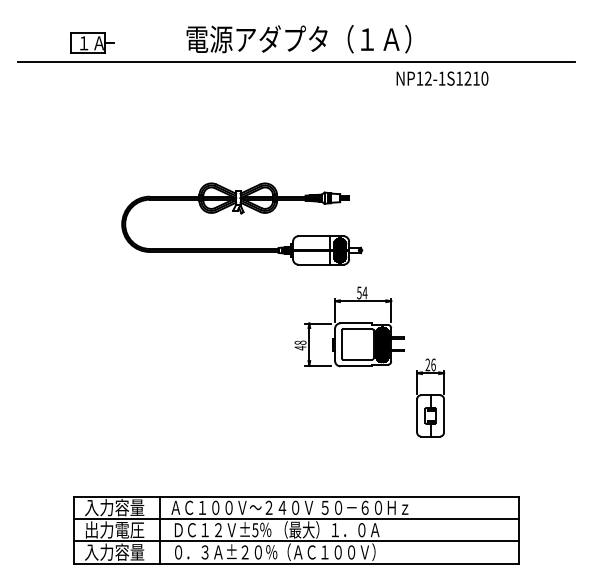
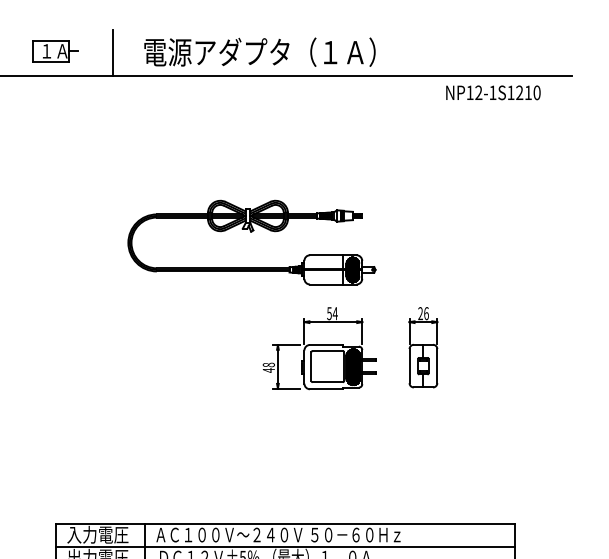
line: (129, 39) -> (113, 52), added
text: (298, 39) -> (259, 52), moved
part: (92, 42) -> (55, 50), moved
text: (442, 78) -> (493, 92), moved
part: (241, 214) -> (251, 232), moved
part: (349, 326) -> (319, 348), moved
part: (430, 397) -> (423, 347), moved
text: (129, 507) -> (113, 534), 入力容量 -> 入力電圧

